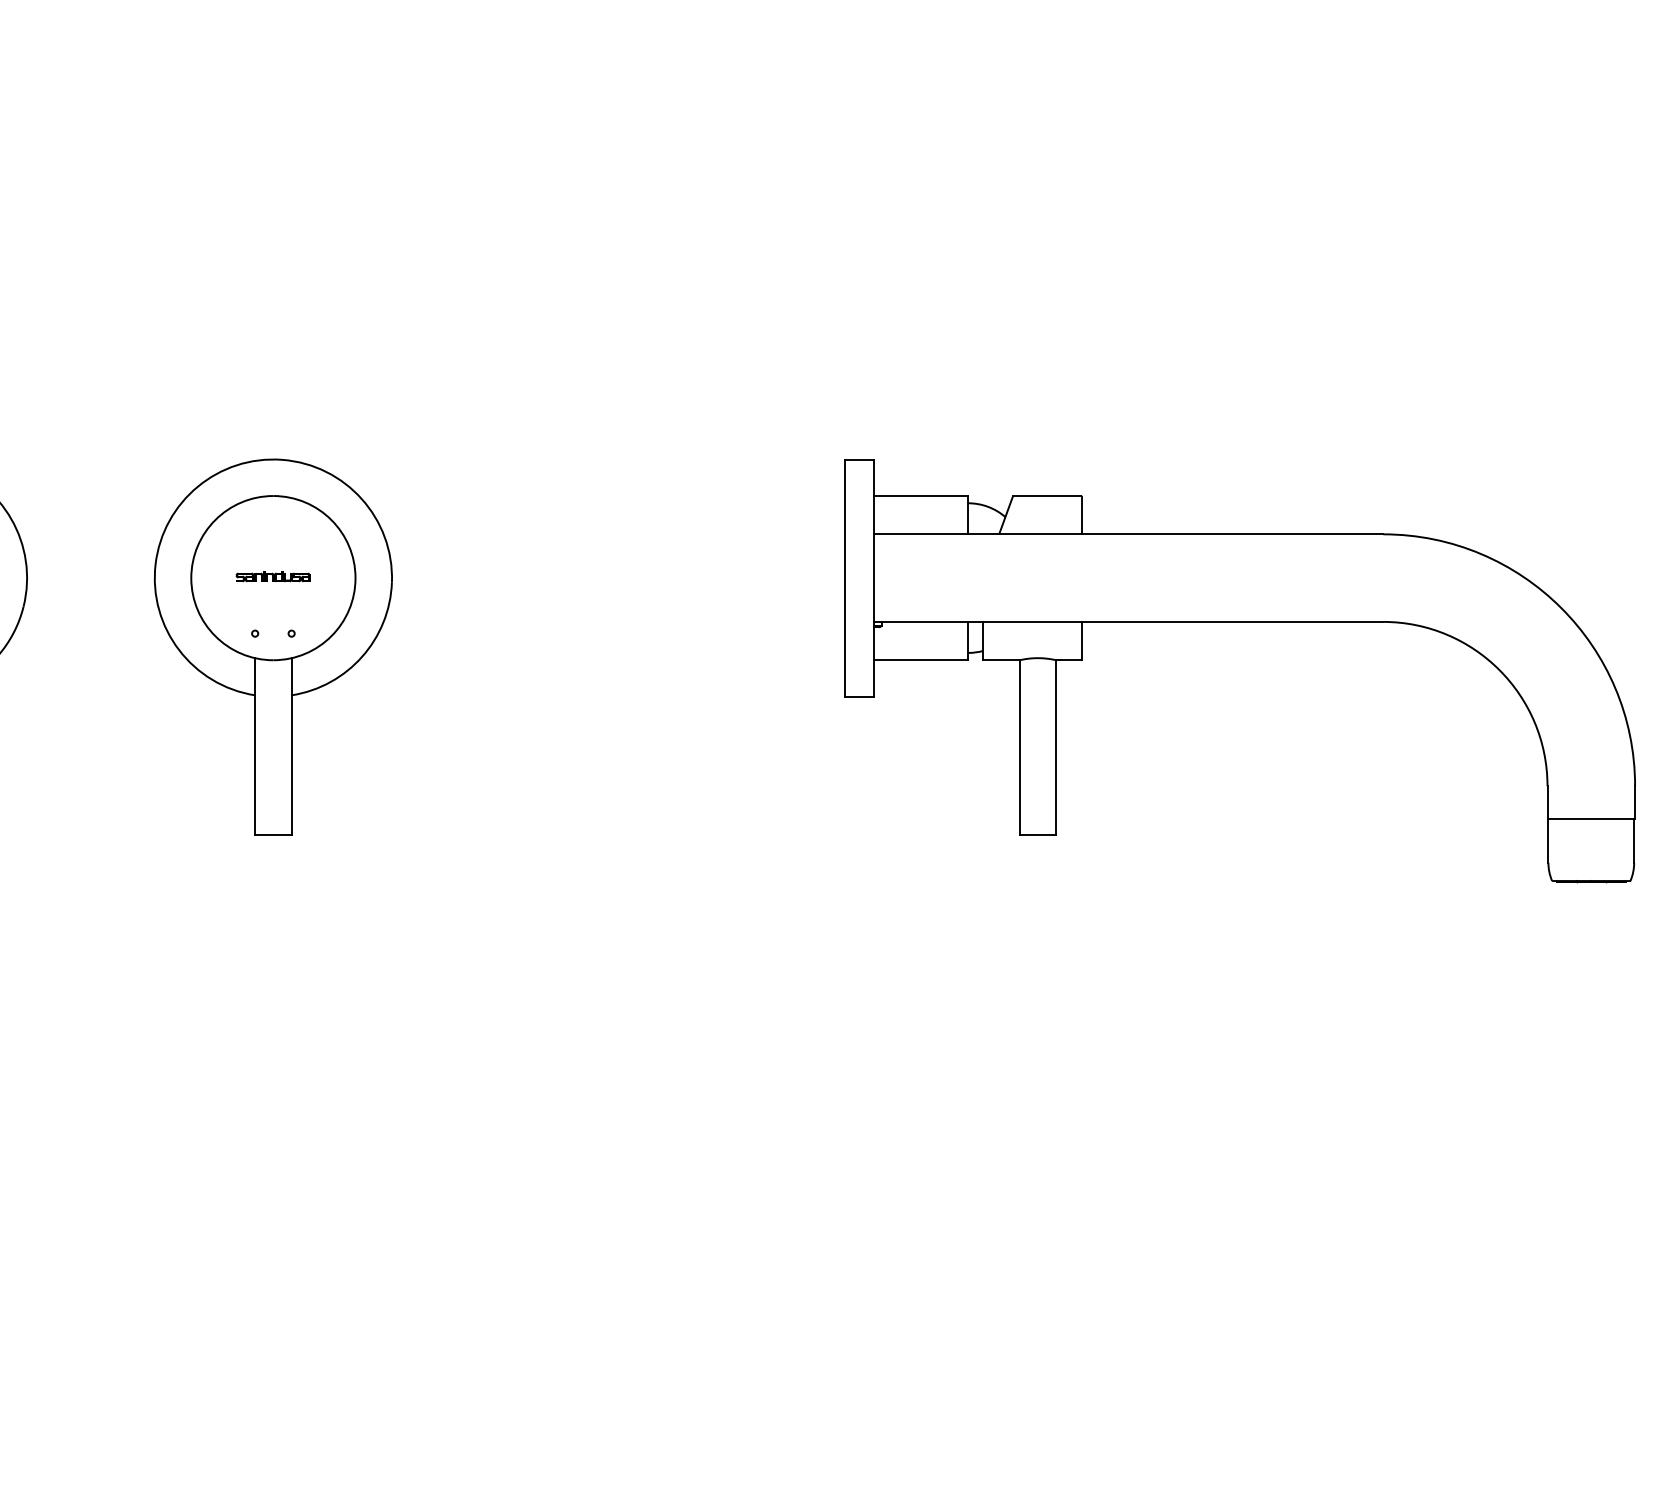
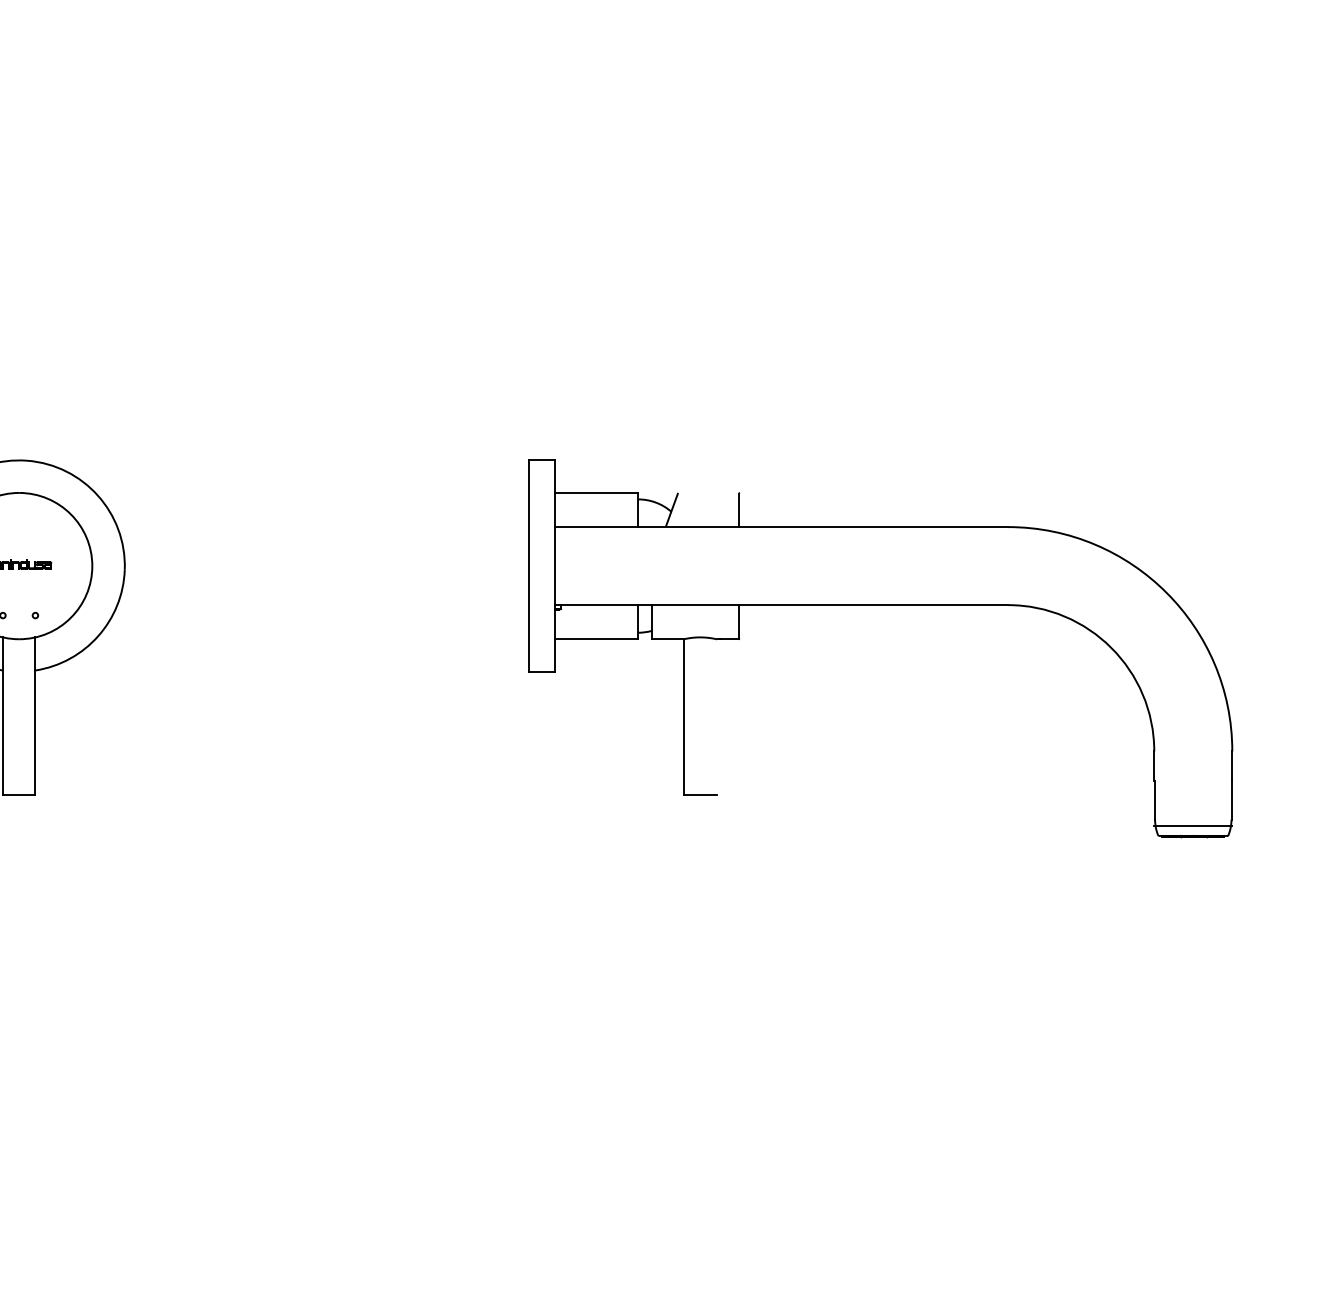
line: (1047, 496) -> (708, 493), removed
line: (1056, 747) -> (716, 716), removed
line: (1591, 818) -> (1193, 825), moved

